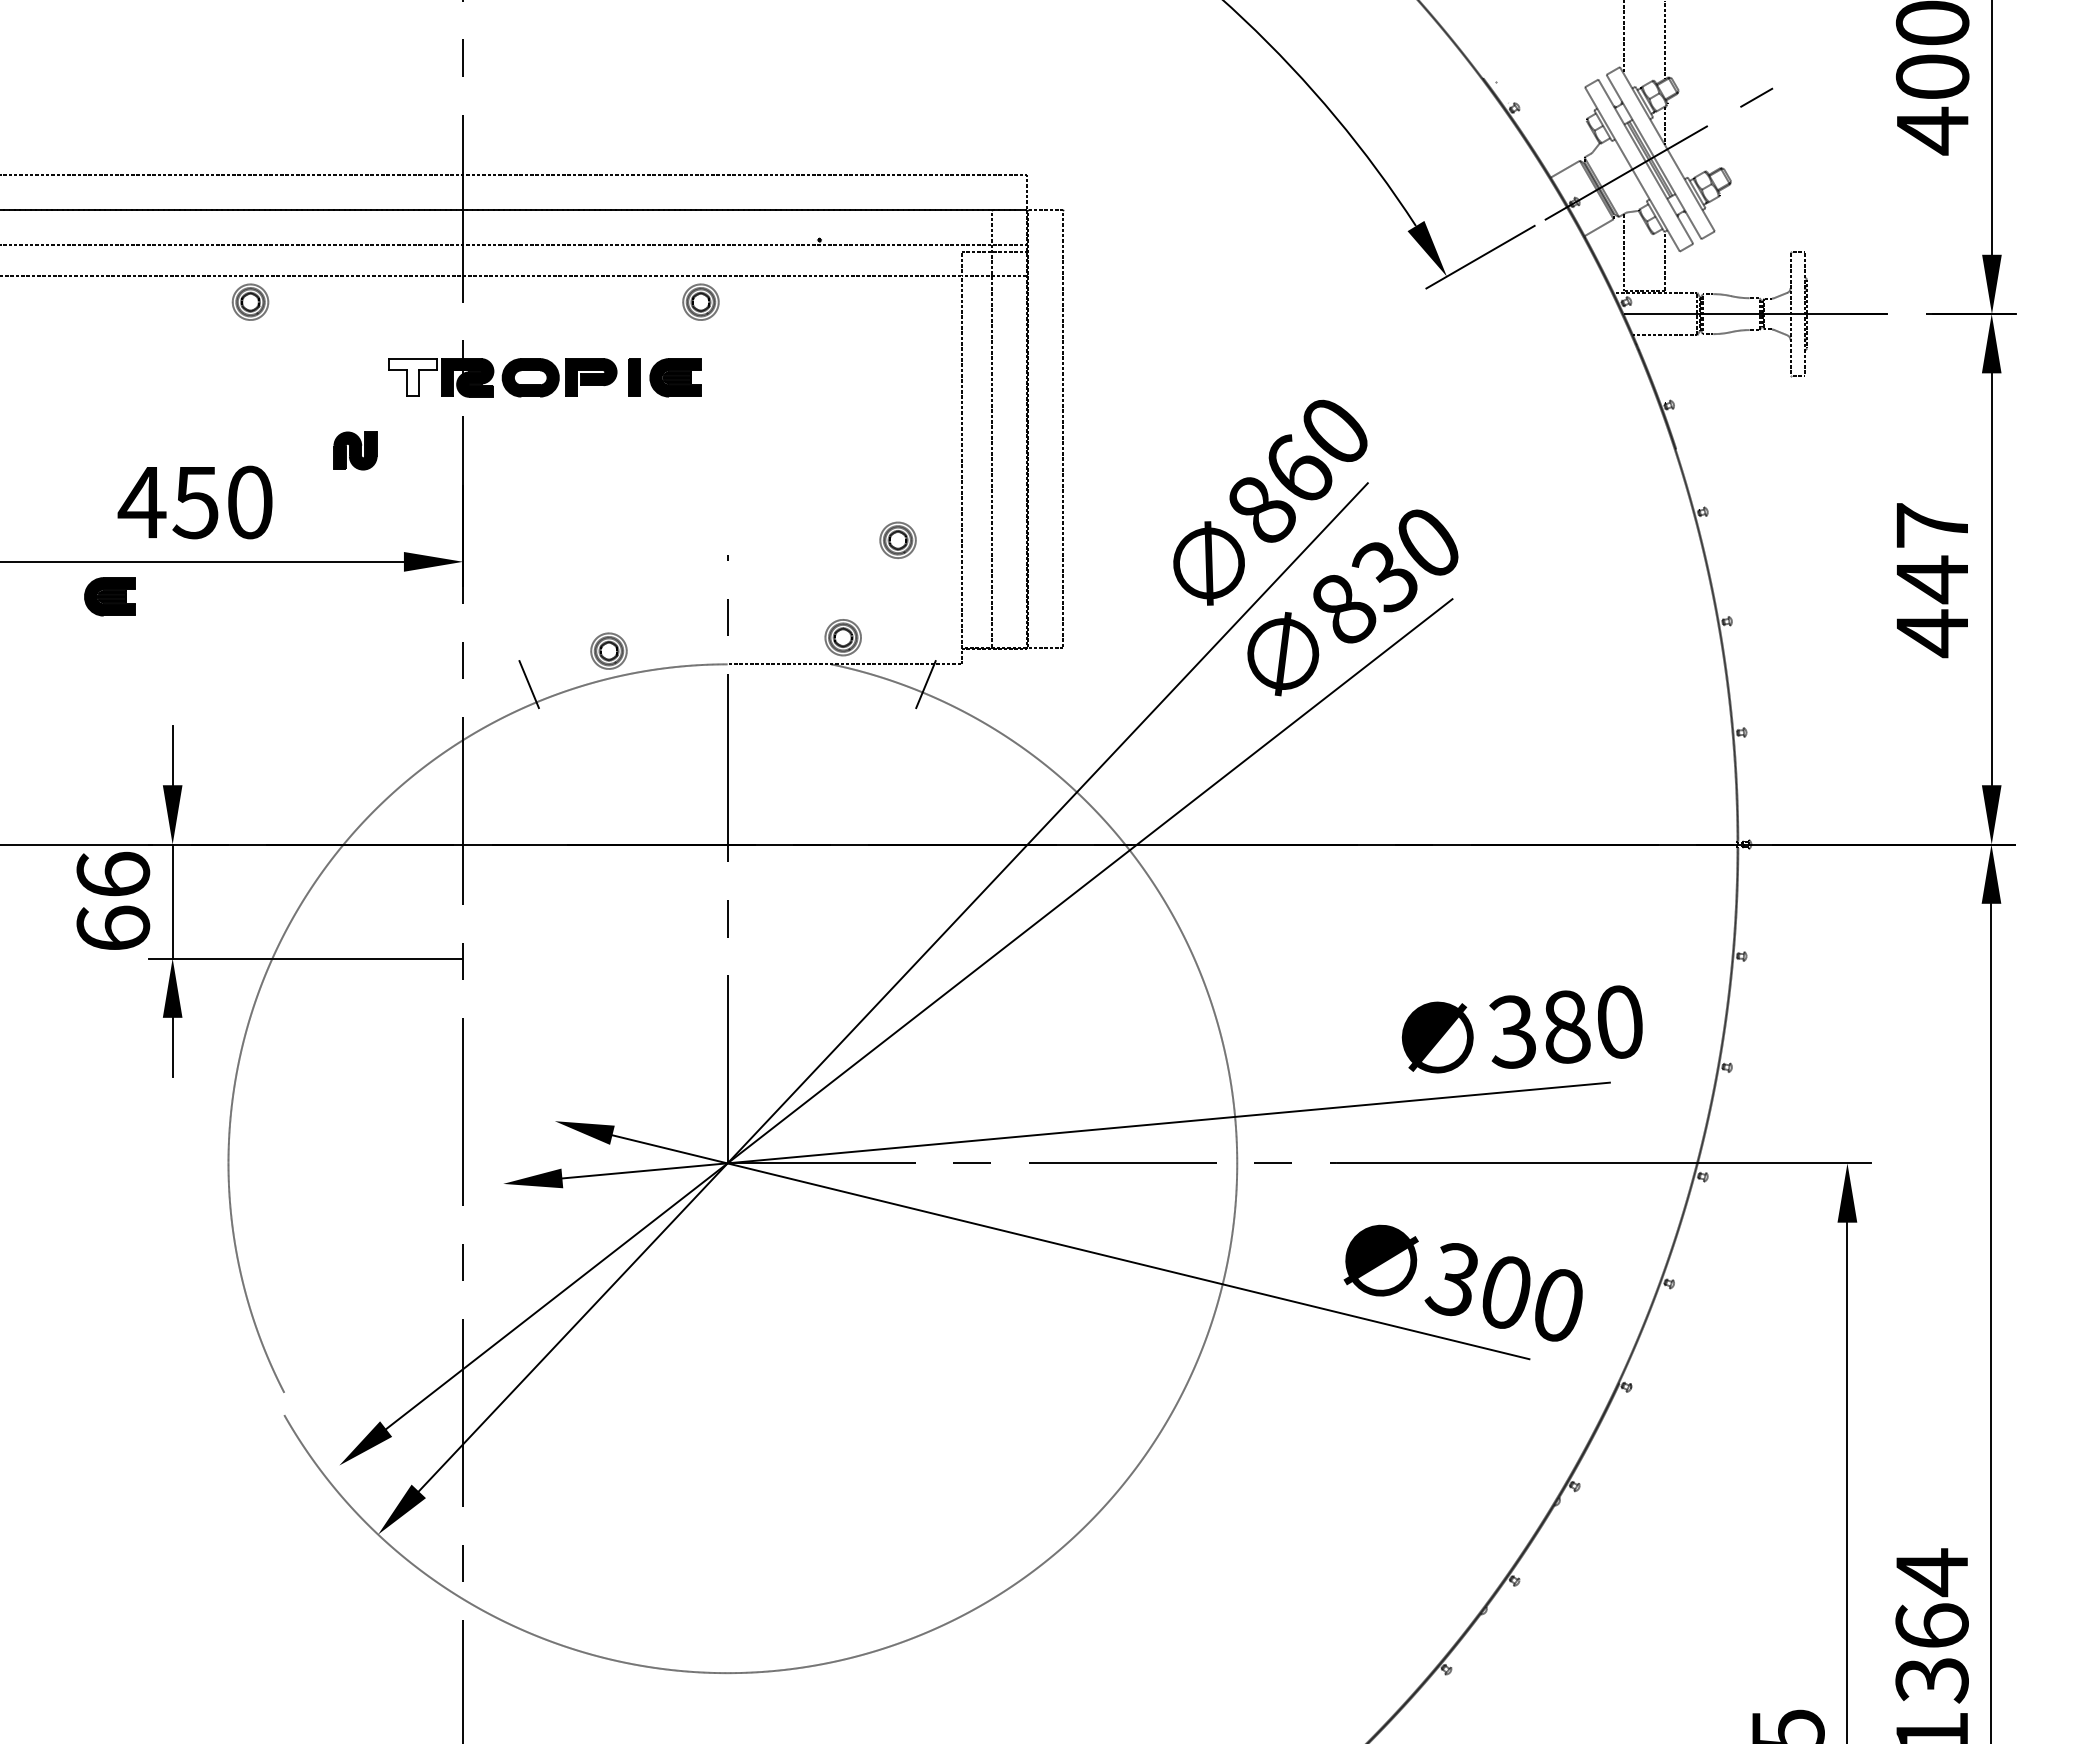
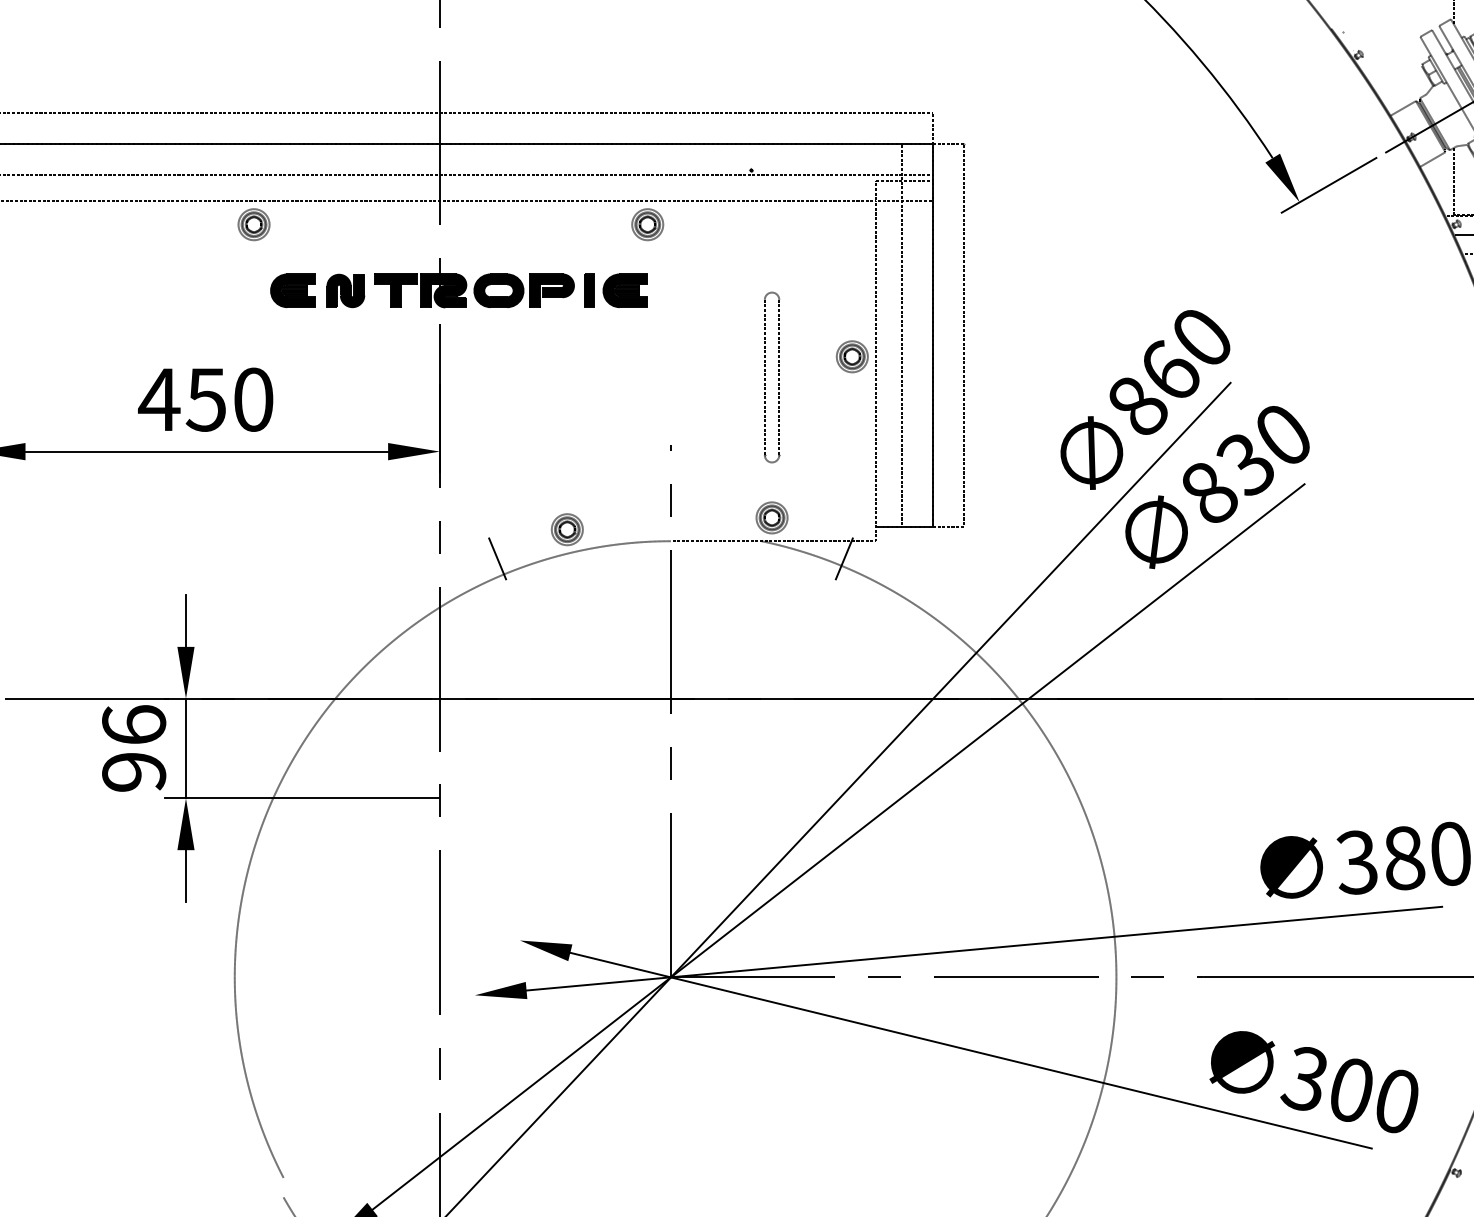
fill: (412, 377) -> (395, 290), added
part: (355, 450) -> (345, 290), moved
part: (835, 477) -> (765, 377), added
part: (897, 539) -> (851, 356), moved
part: (109, 596) -> (292, 290), moved
text: (113, 928) -> (134, 772), 66 -> 96

